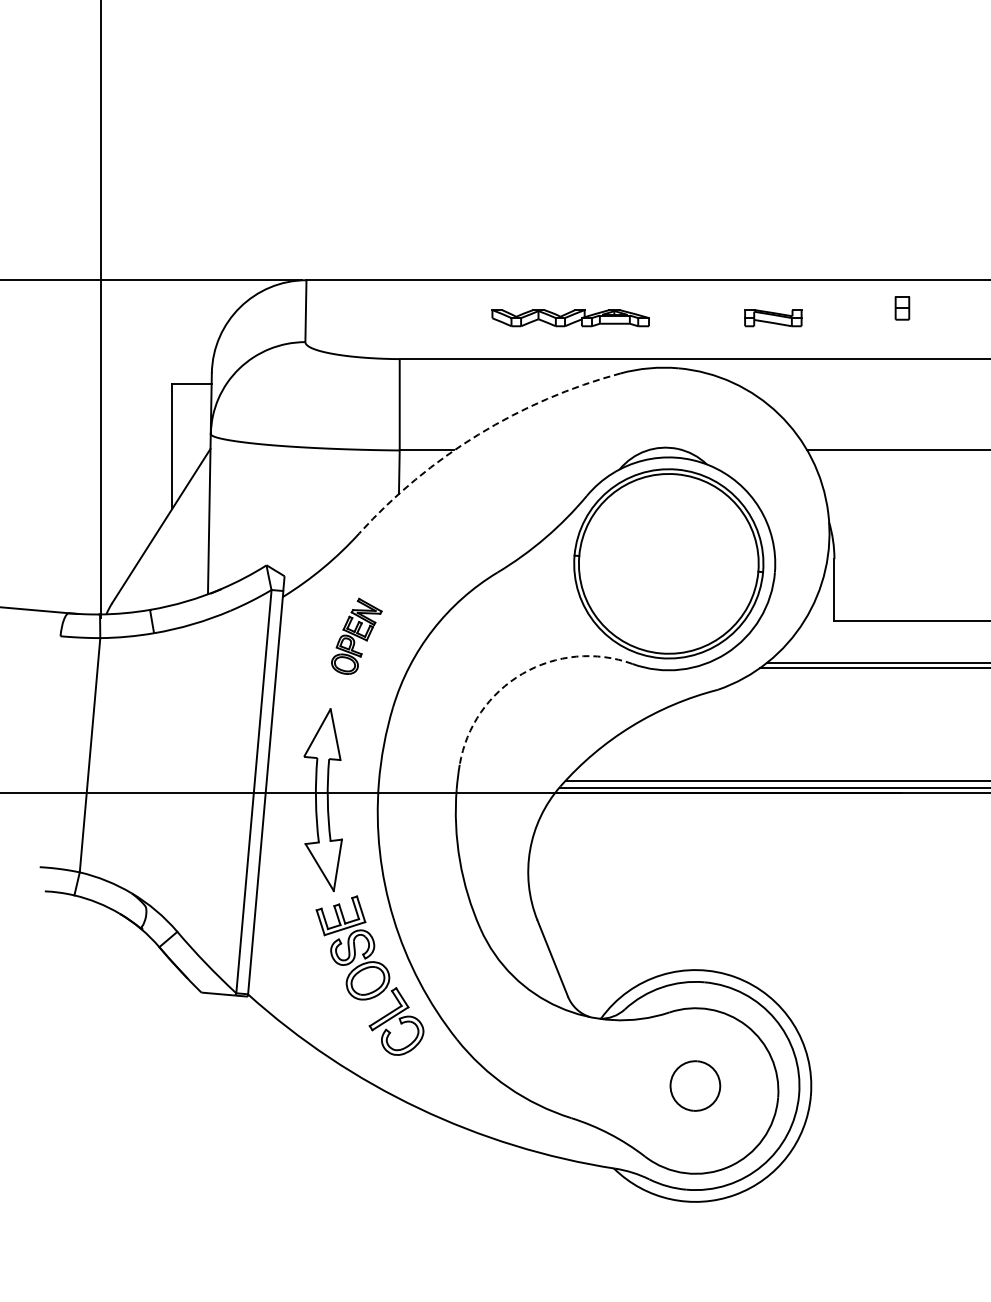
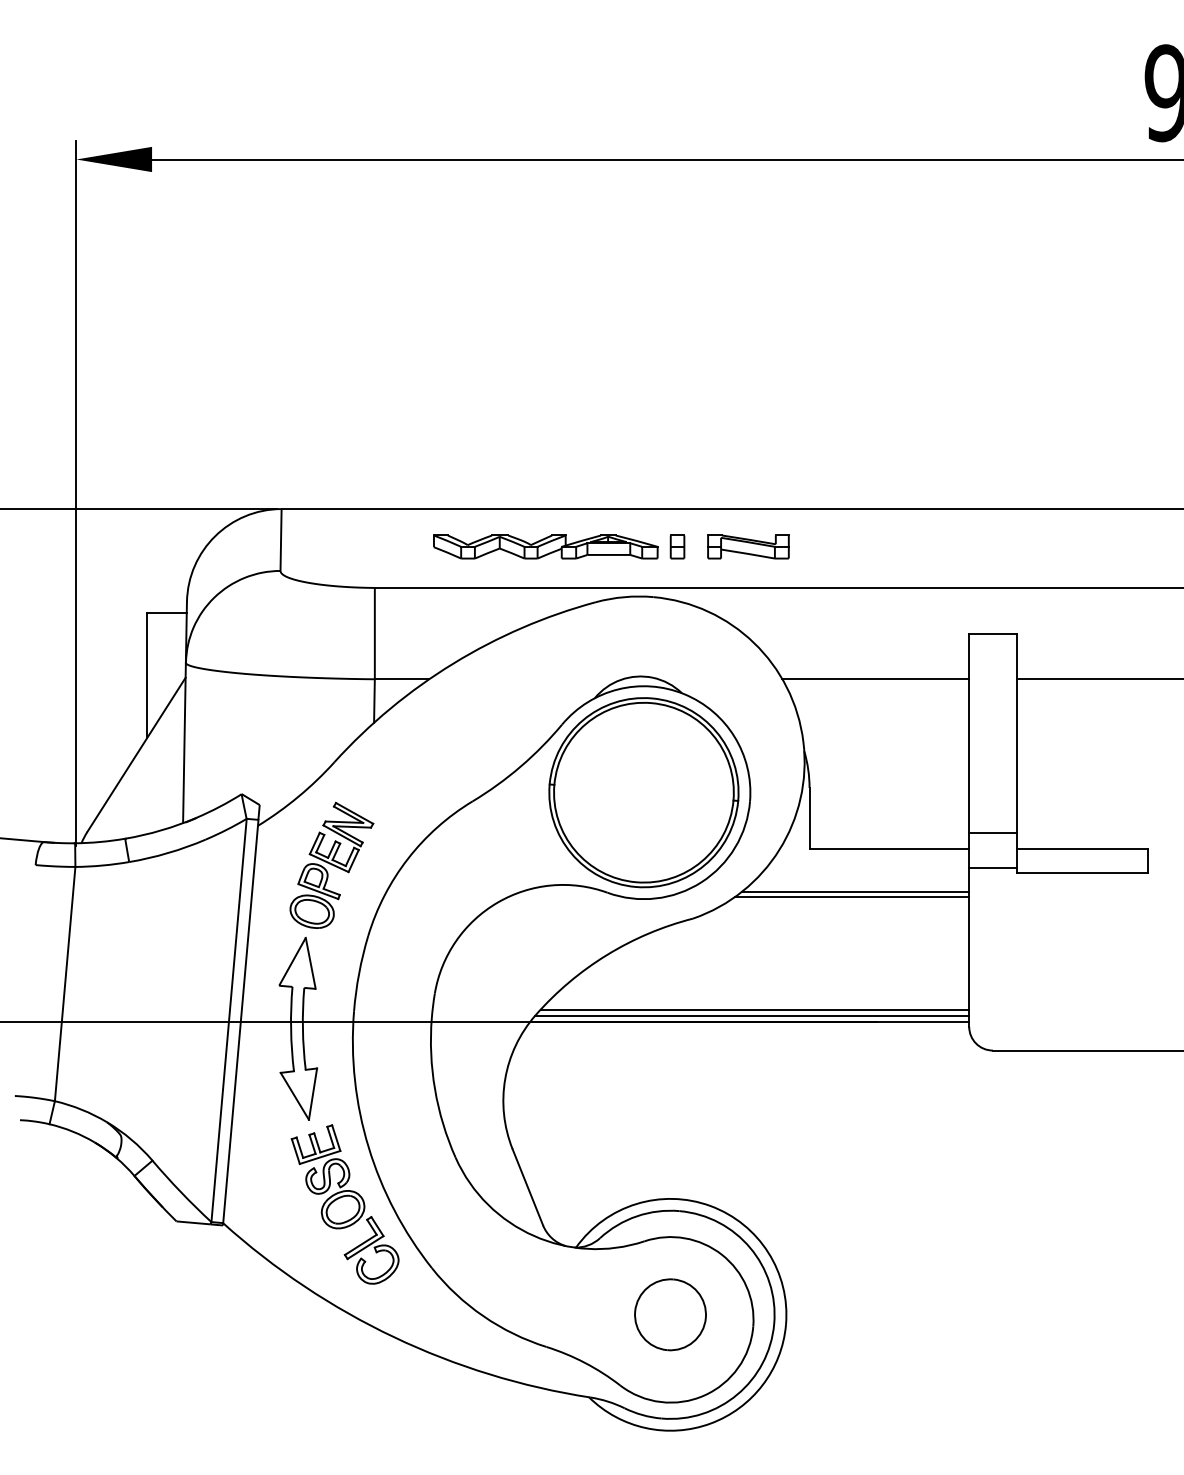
part: (902, 307) -> (677, 546), moved
part: (570, 317) -> (545, 546), size x1.43
part: (773, 317) -> (748, 546), size x1.43
arc: (478, 434) -> (453, 663), dashed -> solid
part: (356, 635) -> (331, 864), size x1.67
arc: (522, 673) -> (497, 902), dashed -> solid
part: (695, 1085) -> (670, 1314), size x1.43

